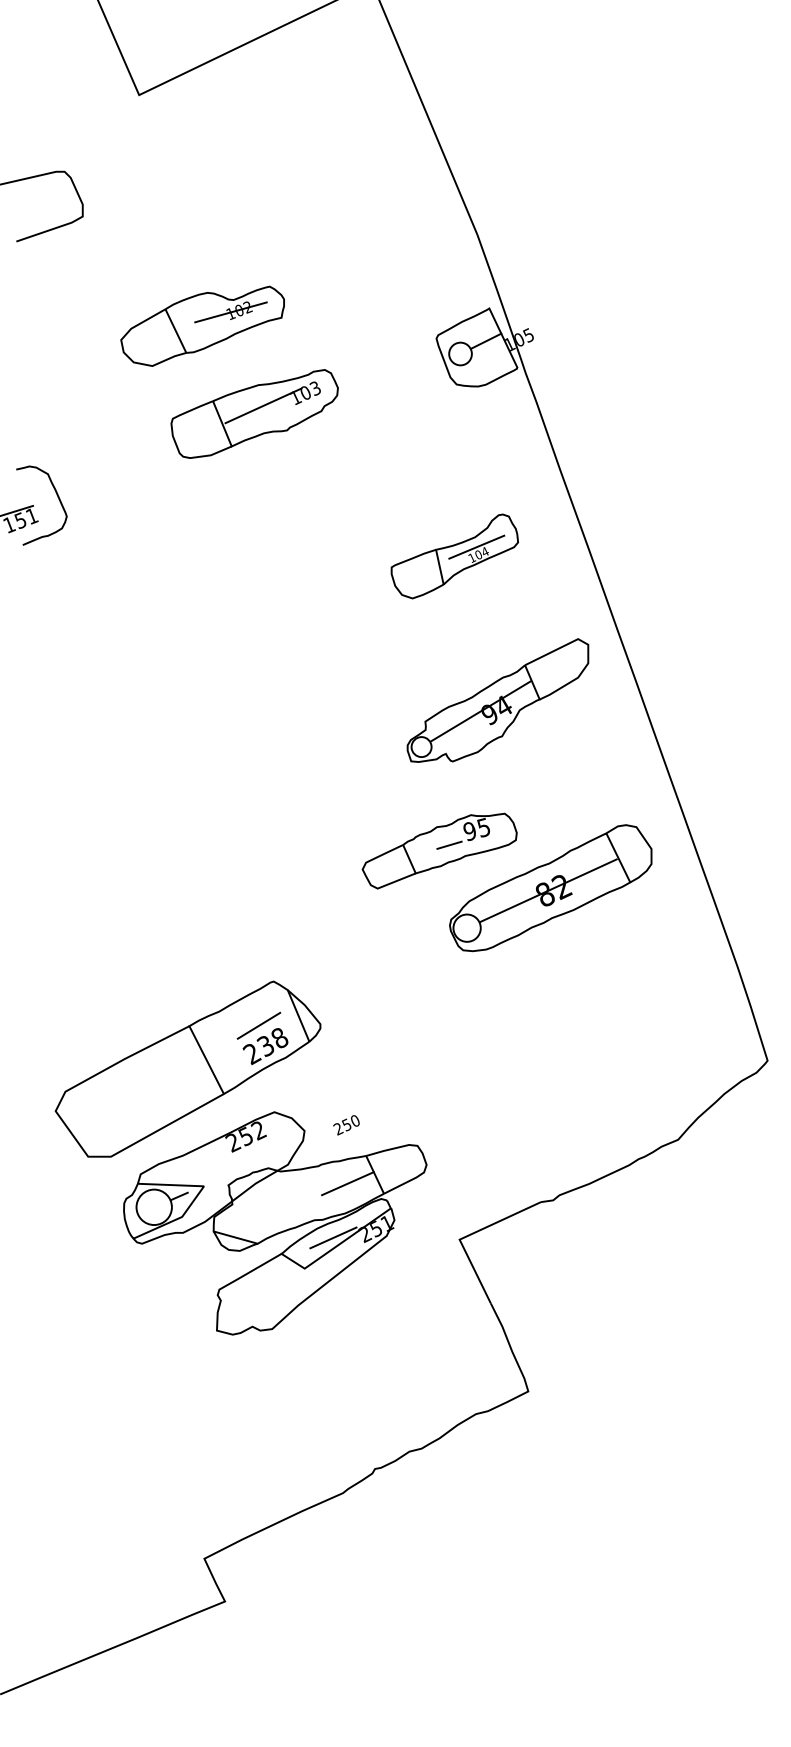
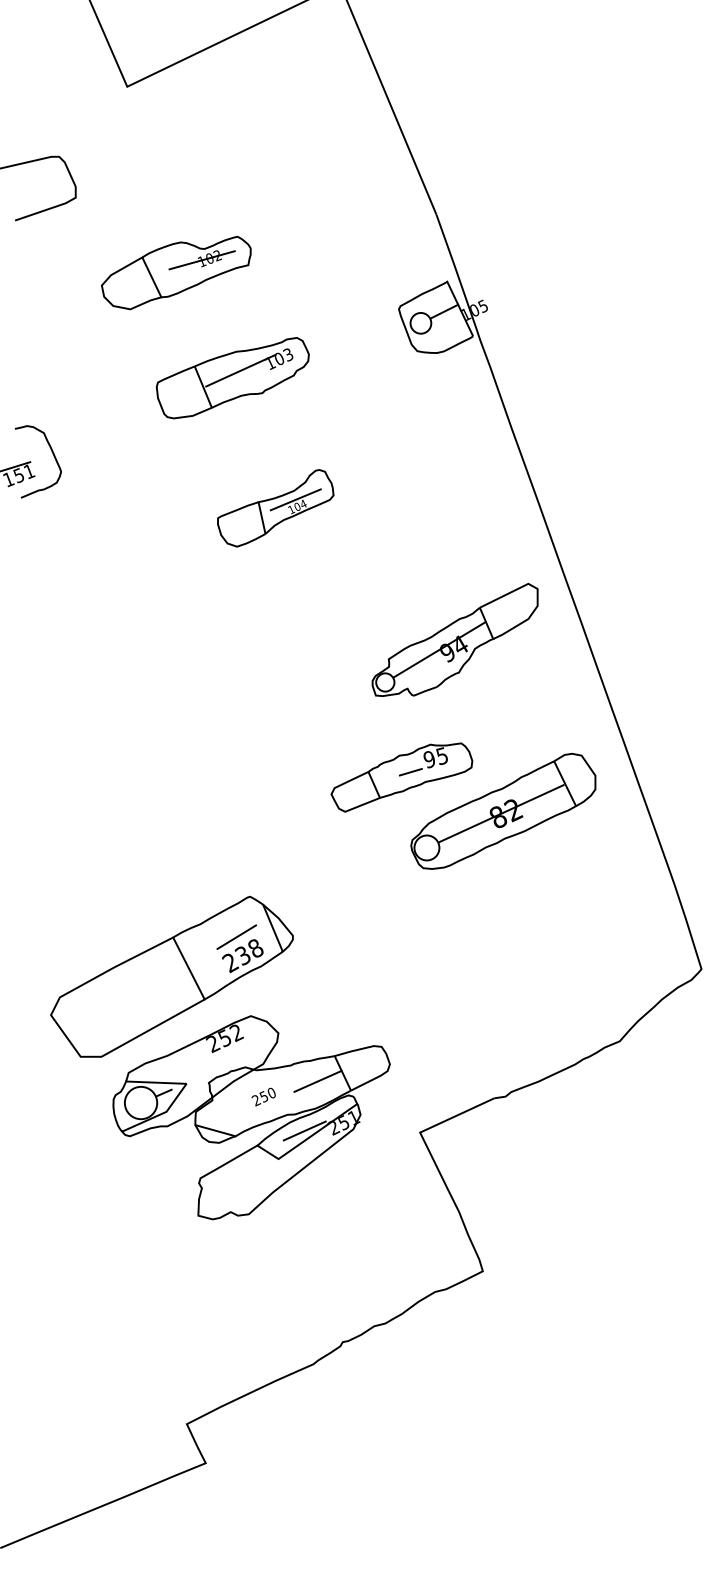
part: (202, 325) -> (176, 272), moved
part: (454, 556) -> (275, 508), moved
text: (346, 1124) -> (263, 1096), moved

